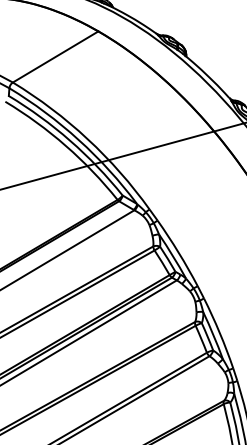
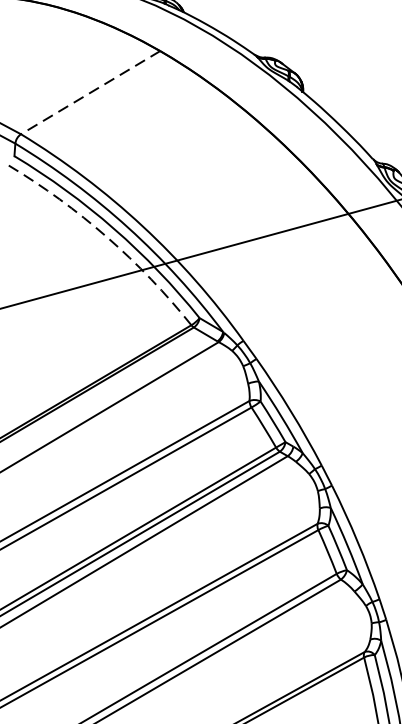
line: (55, 56) -> (90, 91), solid -> dashed
arc: (65, 145) -> (106, 236), solid -> dashed

